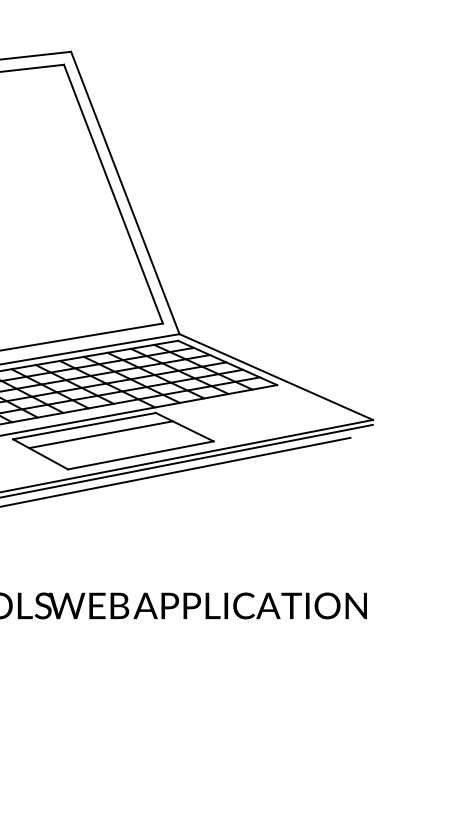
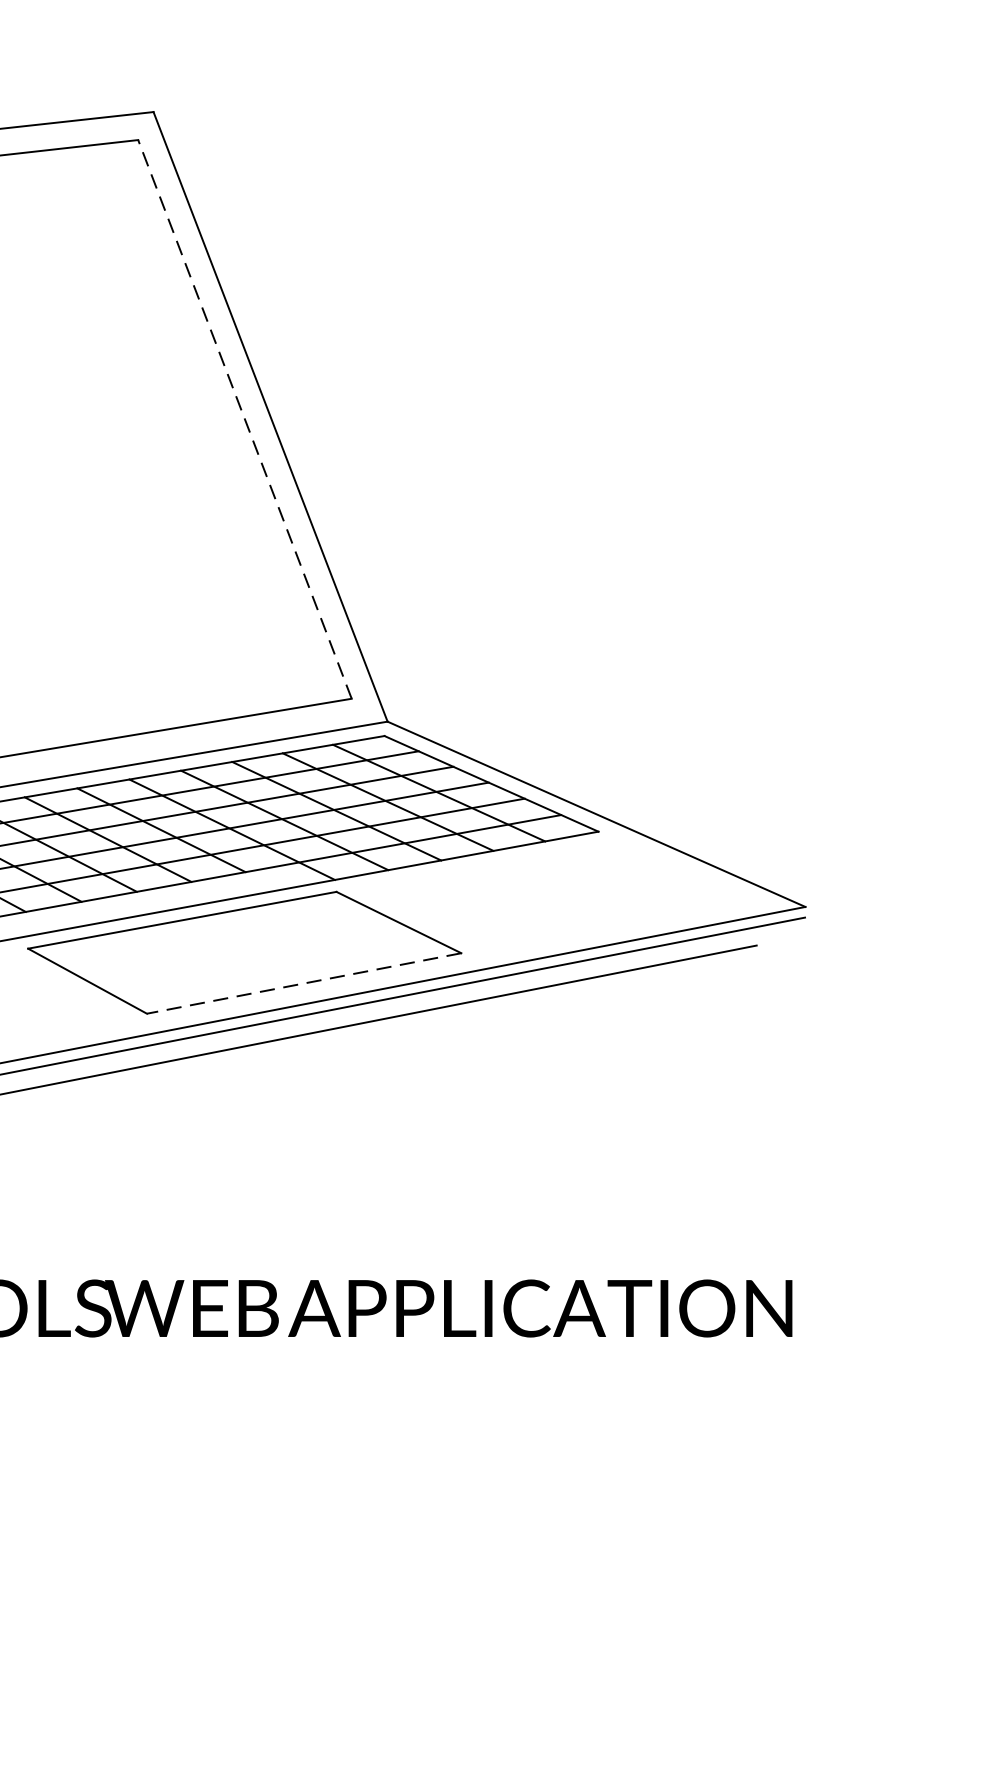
line: (113, 194) -> (245, 420), solid -> dashed
line: (100, 434) -> (216, 938), removed
line: (140, 455) -> (303, 983), solid -> dashed

